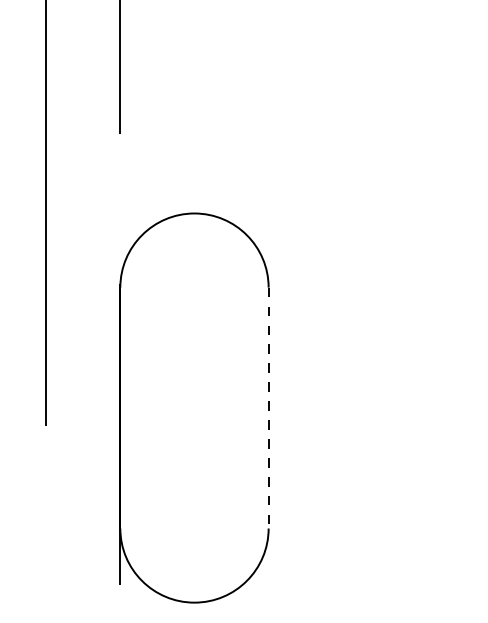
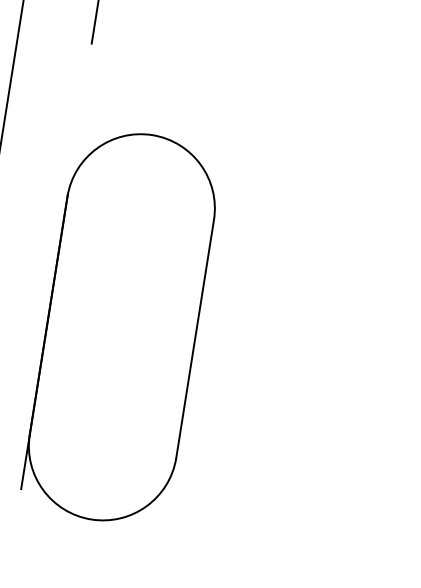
line: (268, 408) -> (194, 339), dashed -> solid

